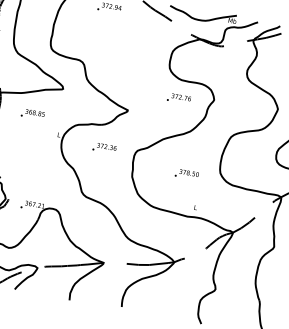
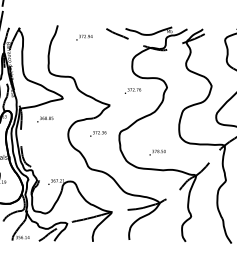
text: (178, 97) -> (132, 90), moved
text: (186, 174) -> (157, 152), moved

